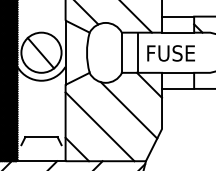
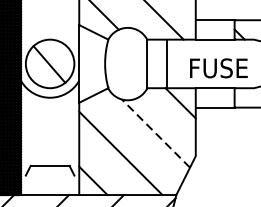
text: (170, 53) -> (218, 68), moved
line: (129, 110) -> (156, 133), solid -> dashed

